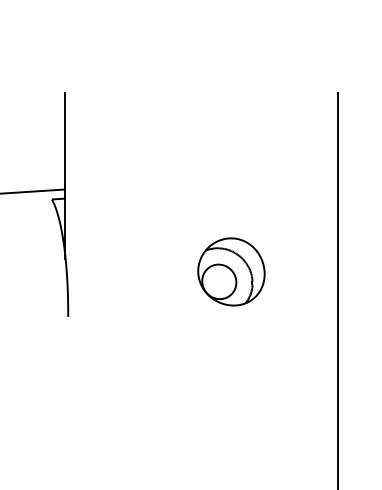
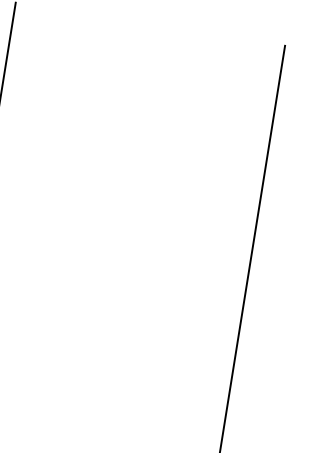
part: (231, 271) -> (151, 205), removed

